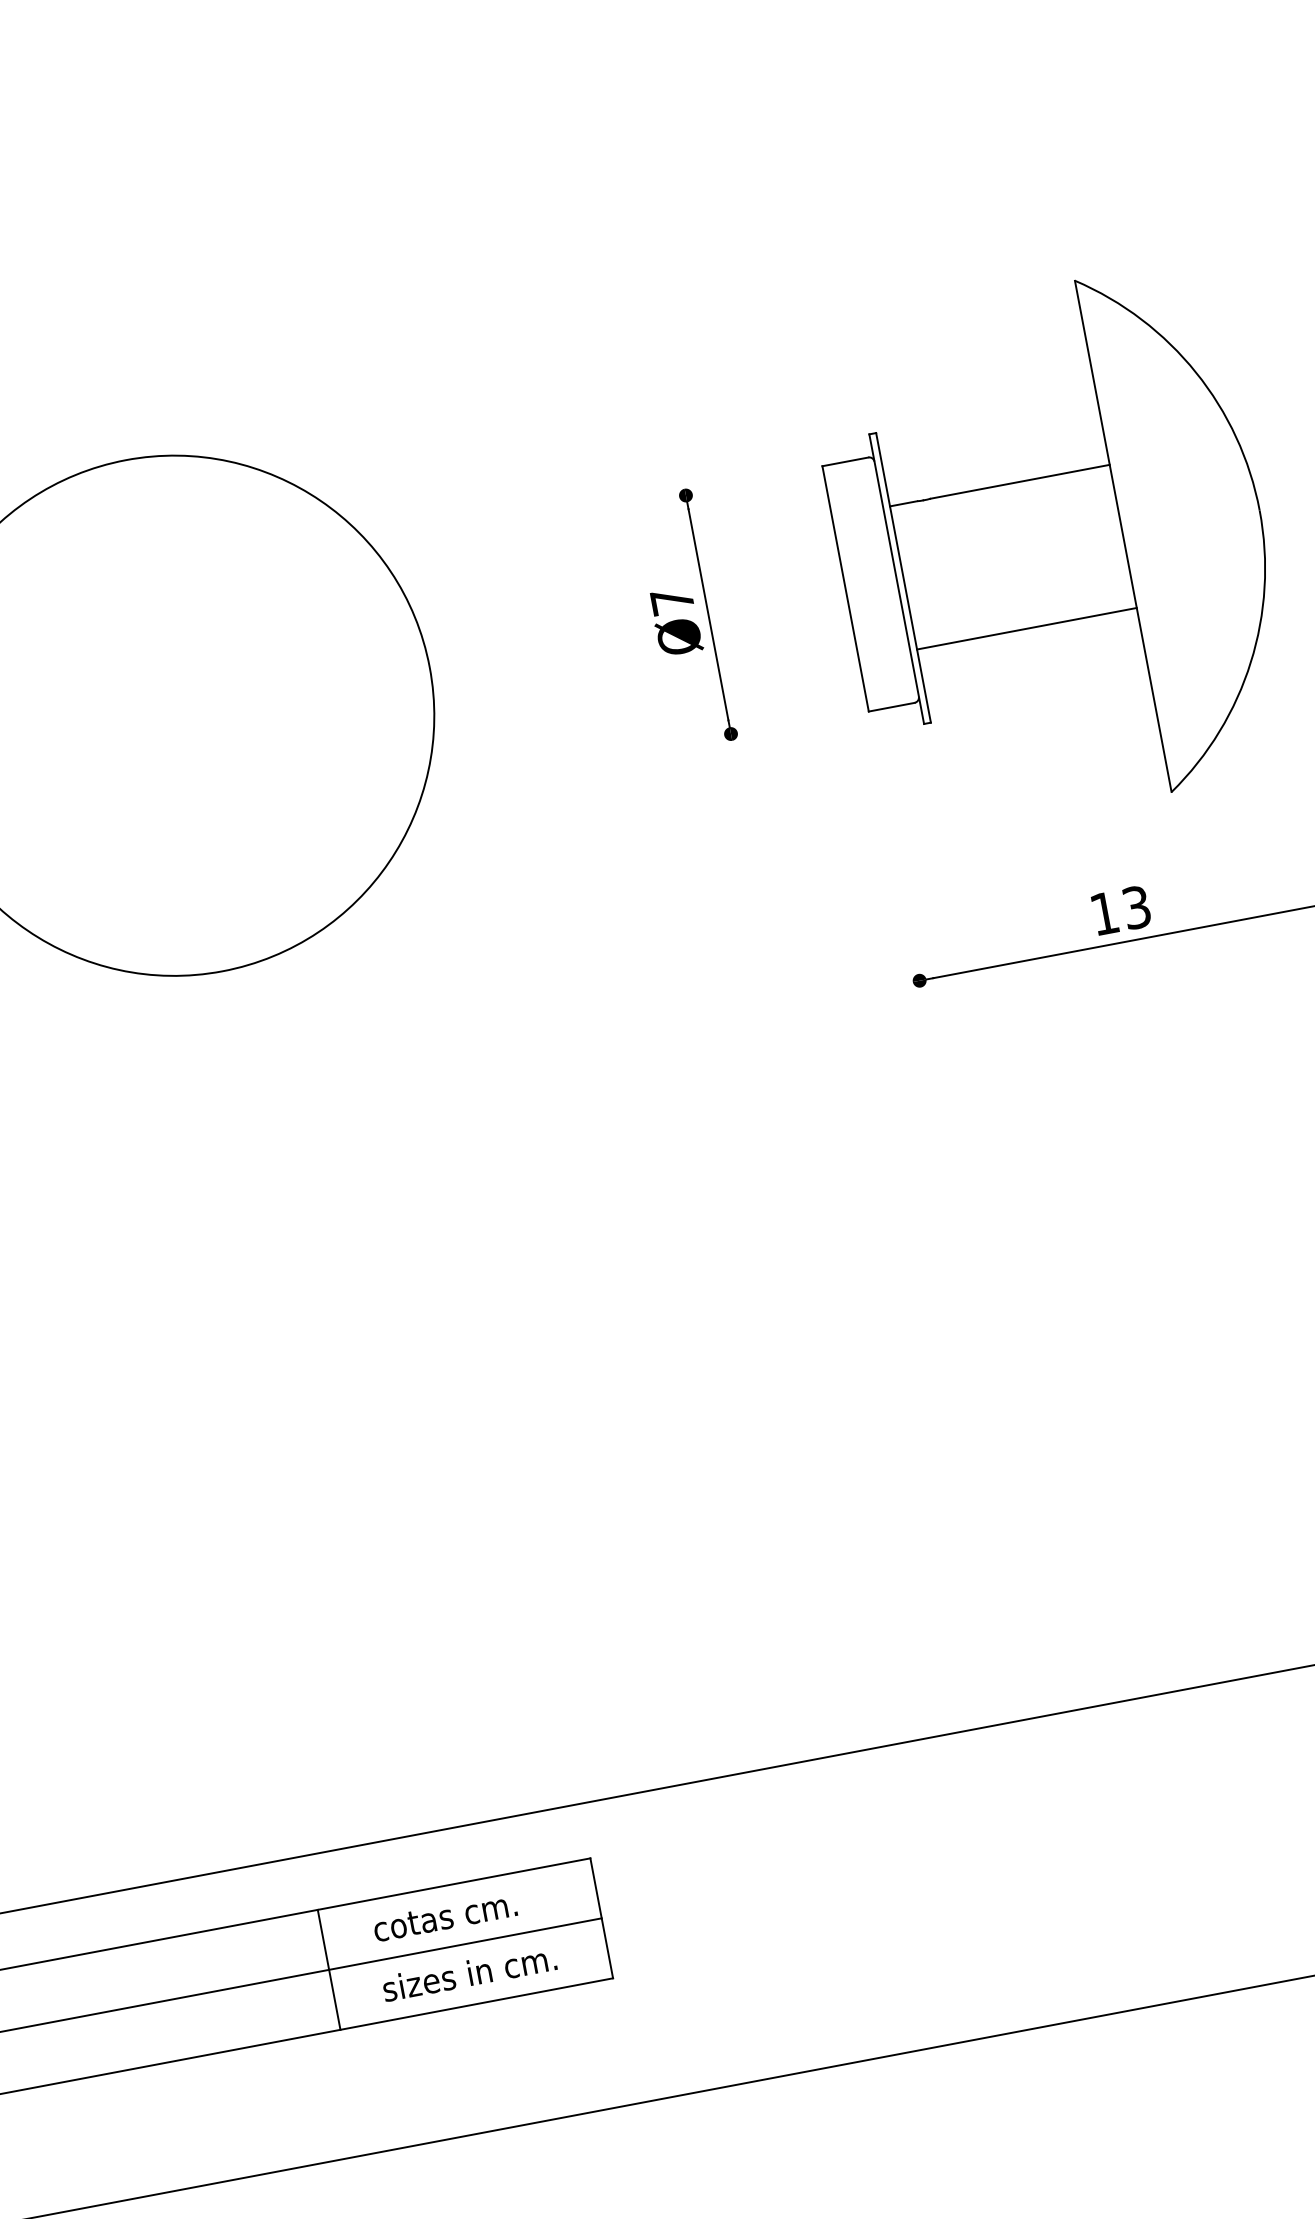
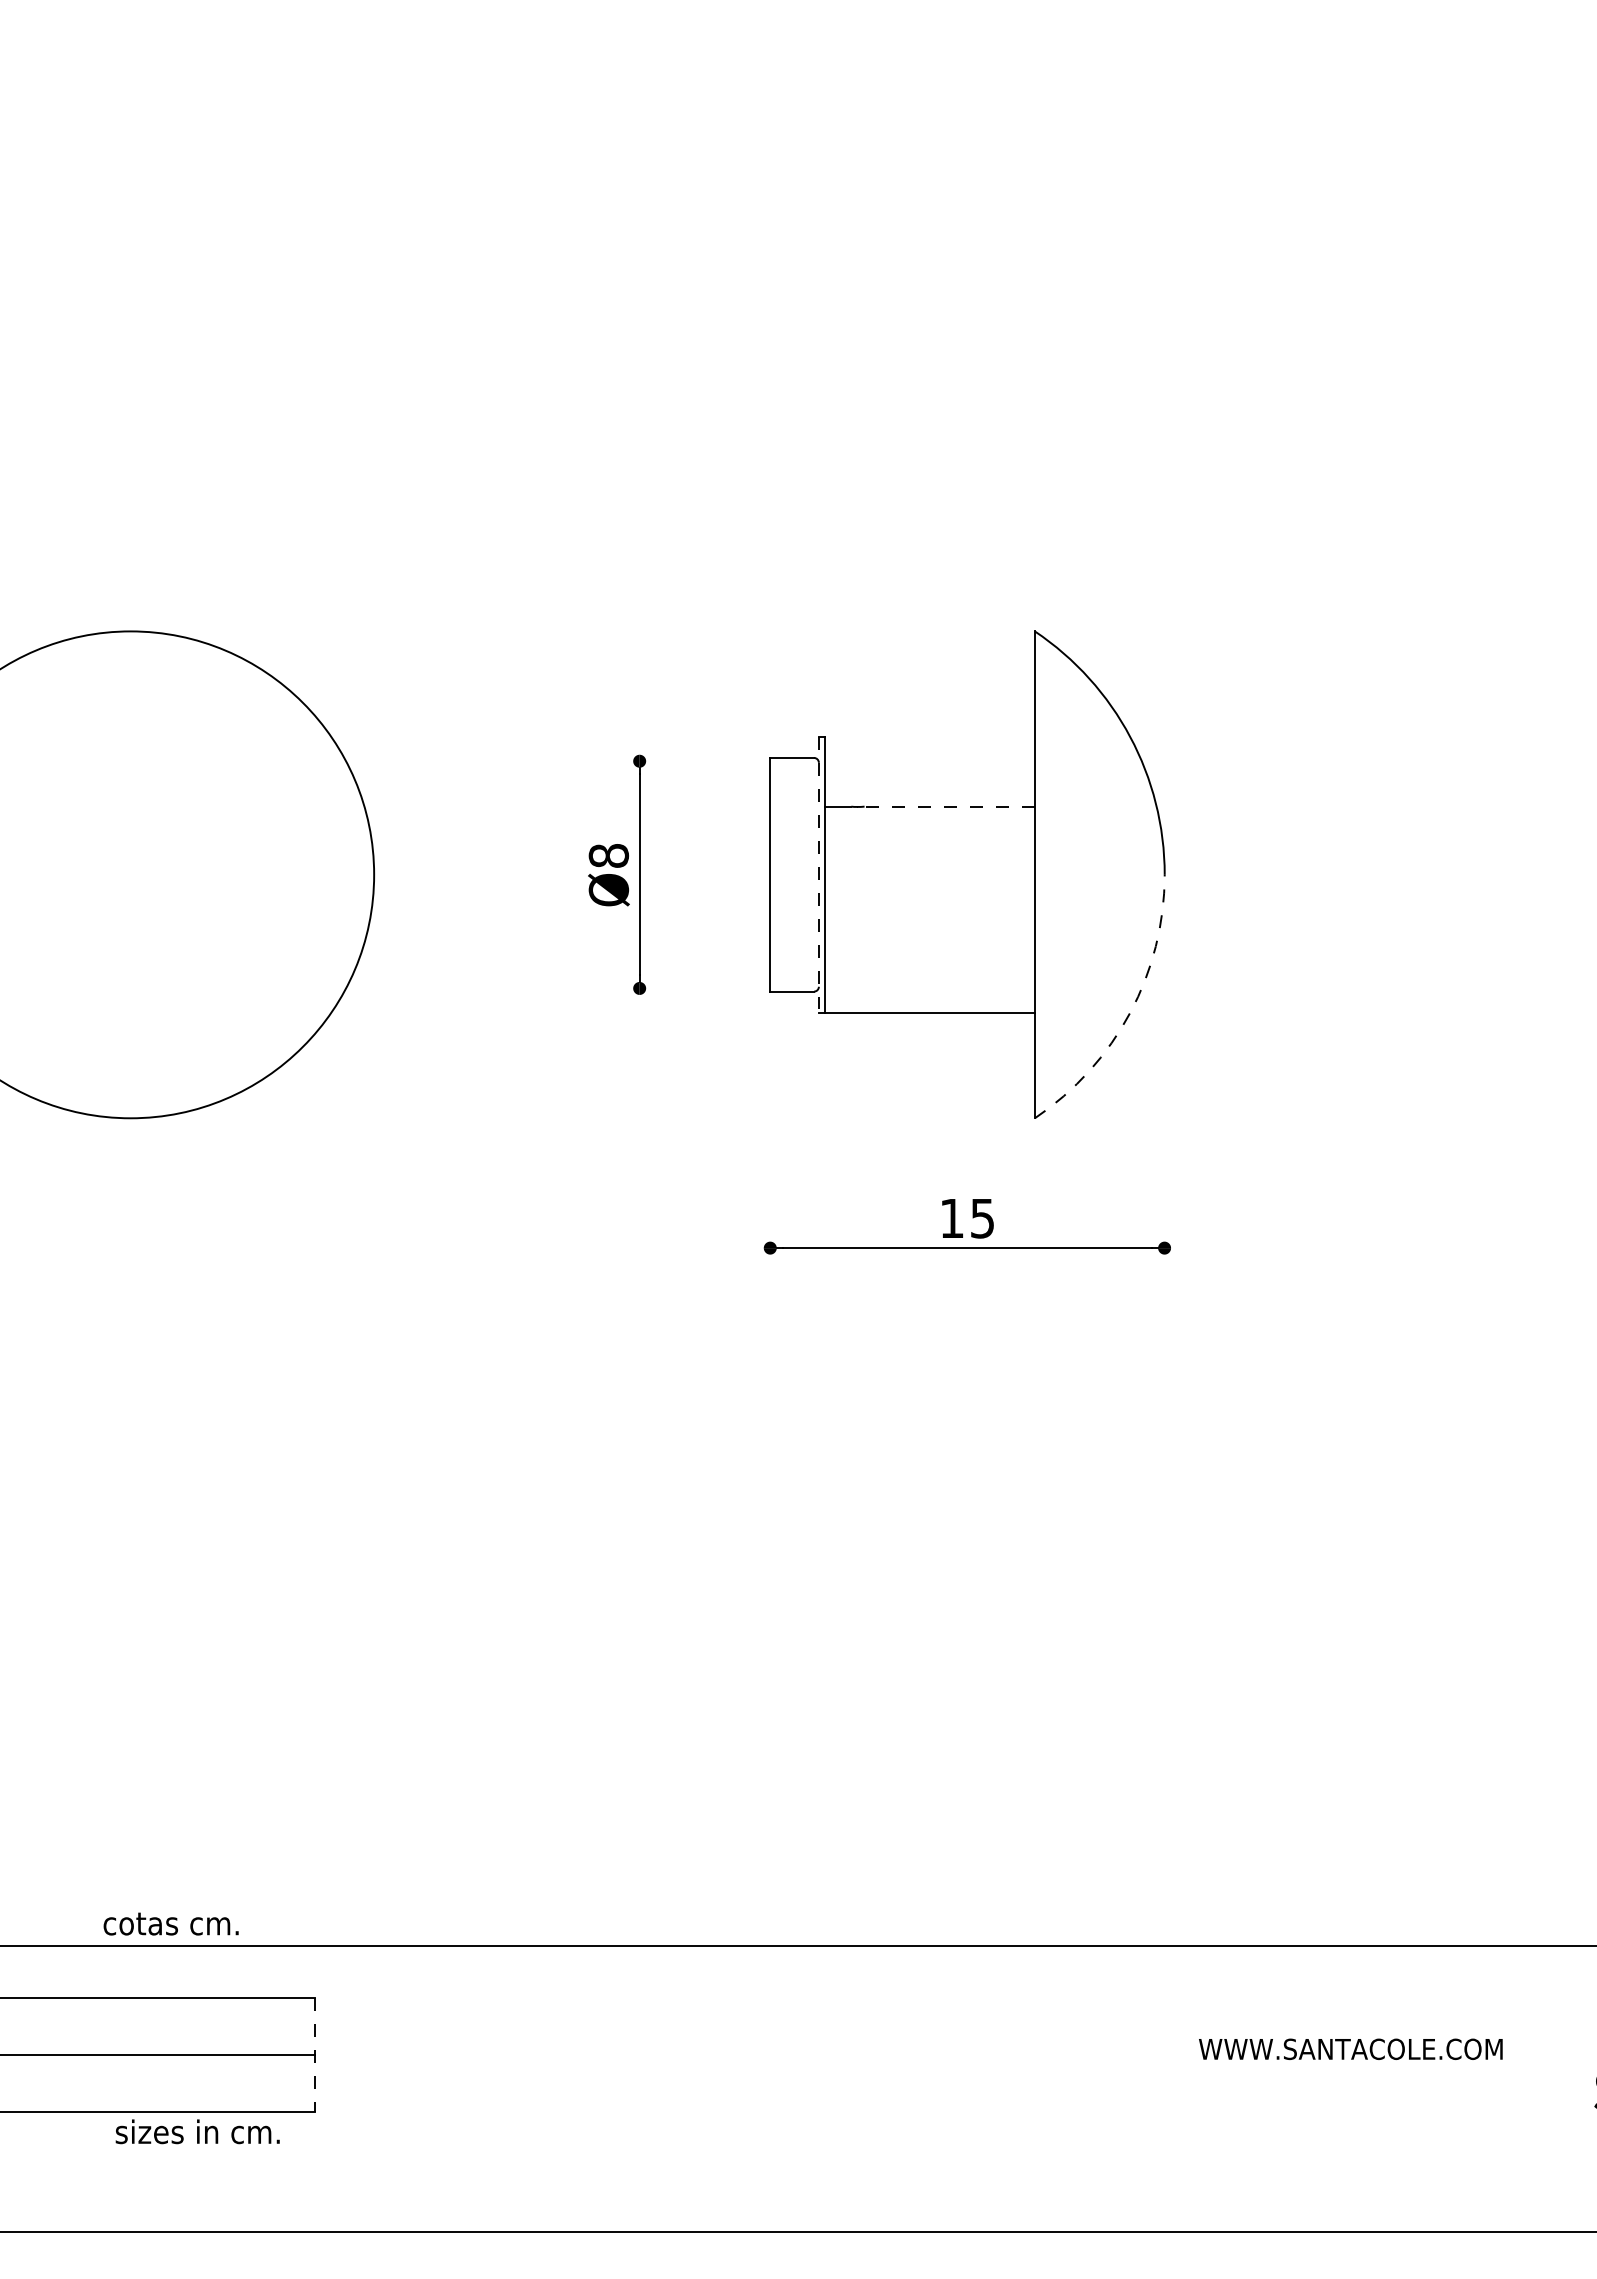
line: (1020, 481) -> (949, 806), solid -> dashed
line: (896, 578) -> (818, 874), solid -> dashed
text: (671, 600) -> (608, 855), Ø7 -> Ø8
line: (1026, 629) -> (929, 1013), moved
arc: (1251, 661) -> (1130, 1012), solid -> dashed
text: (1136, 907) -> (982, 1218), 13 -> 15
text: (444, 1916) -> (170, 1923), moved
line: (601, 1918) -> (314, 2055), solid -> dashed
line: (329, 1970) -> (55, 2055), removed
text: (469, 1973) -> (197, 2131), moved

